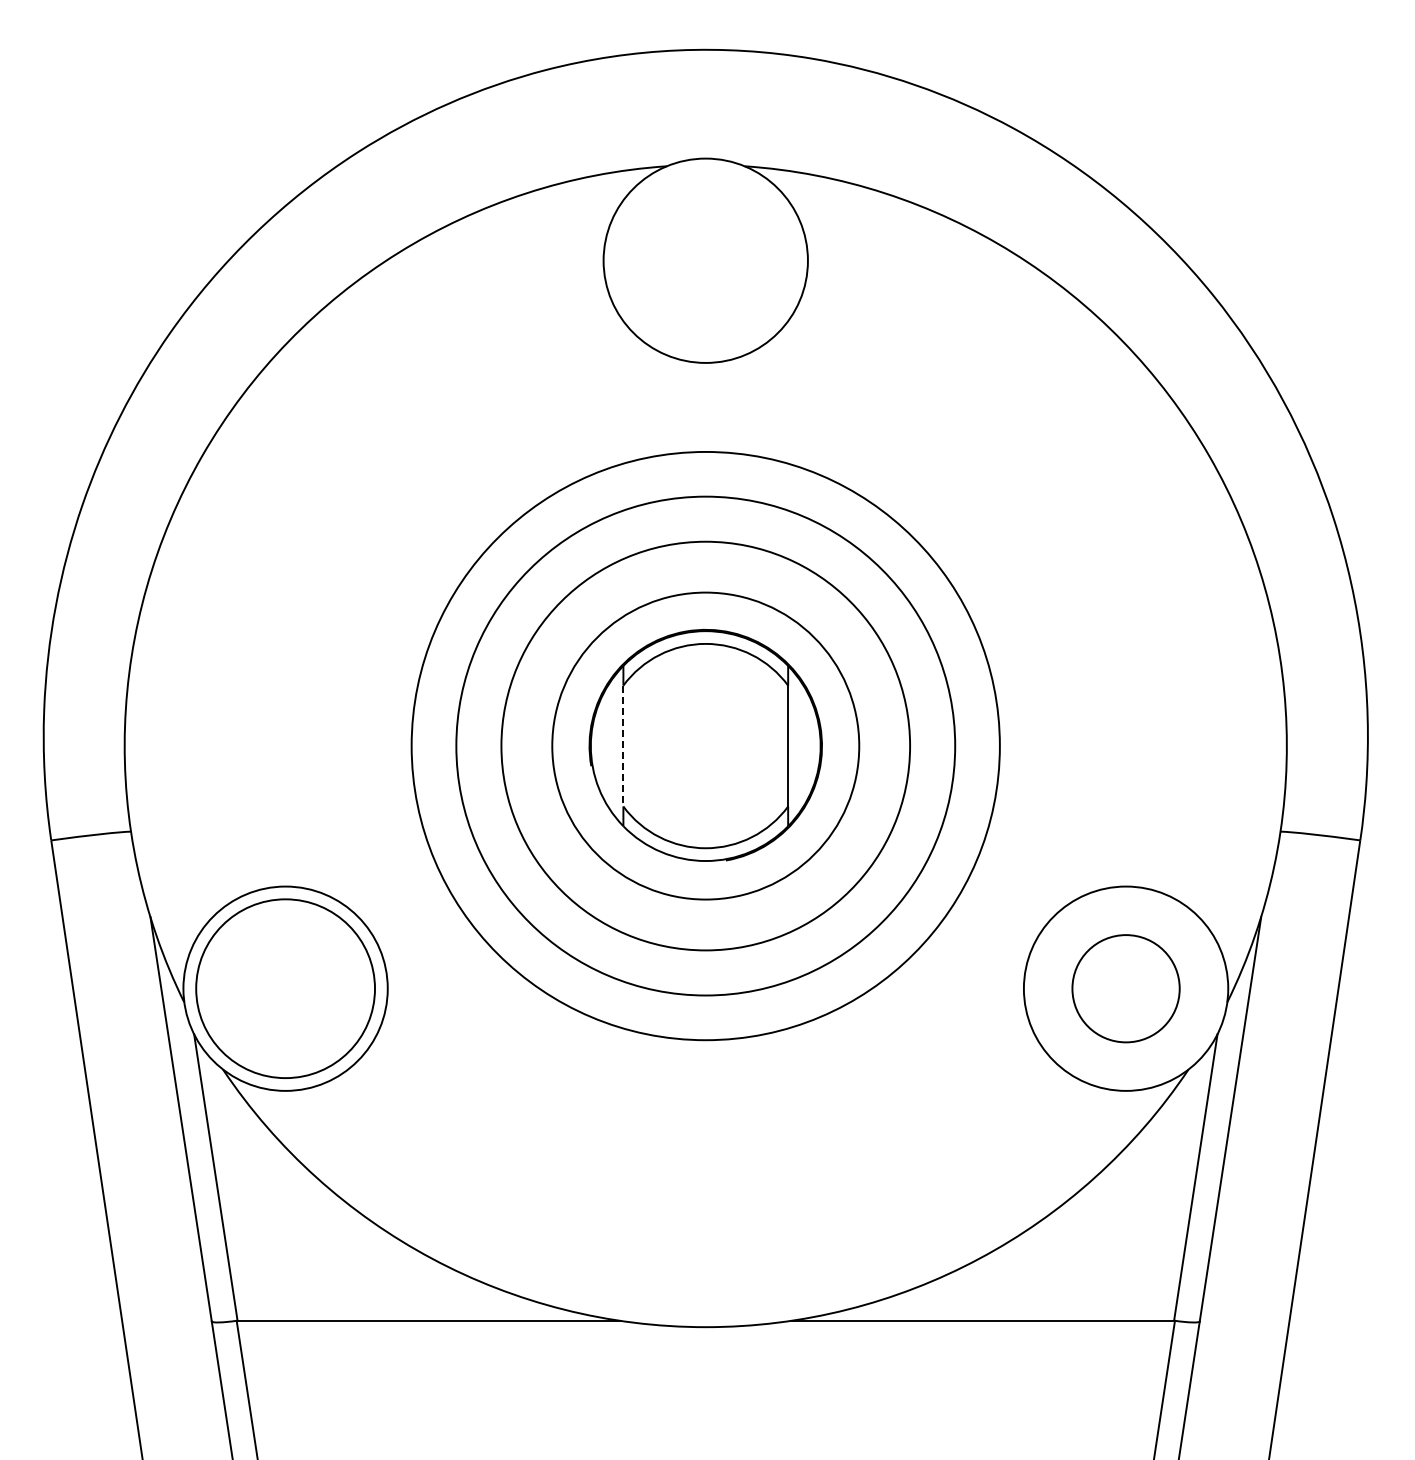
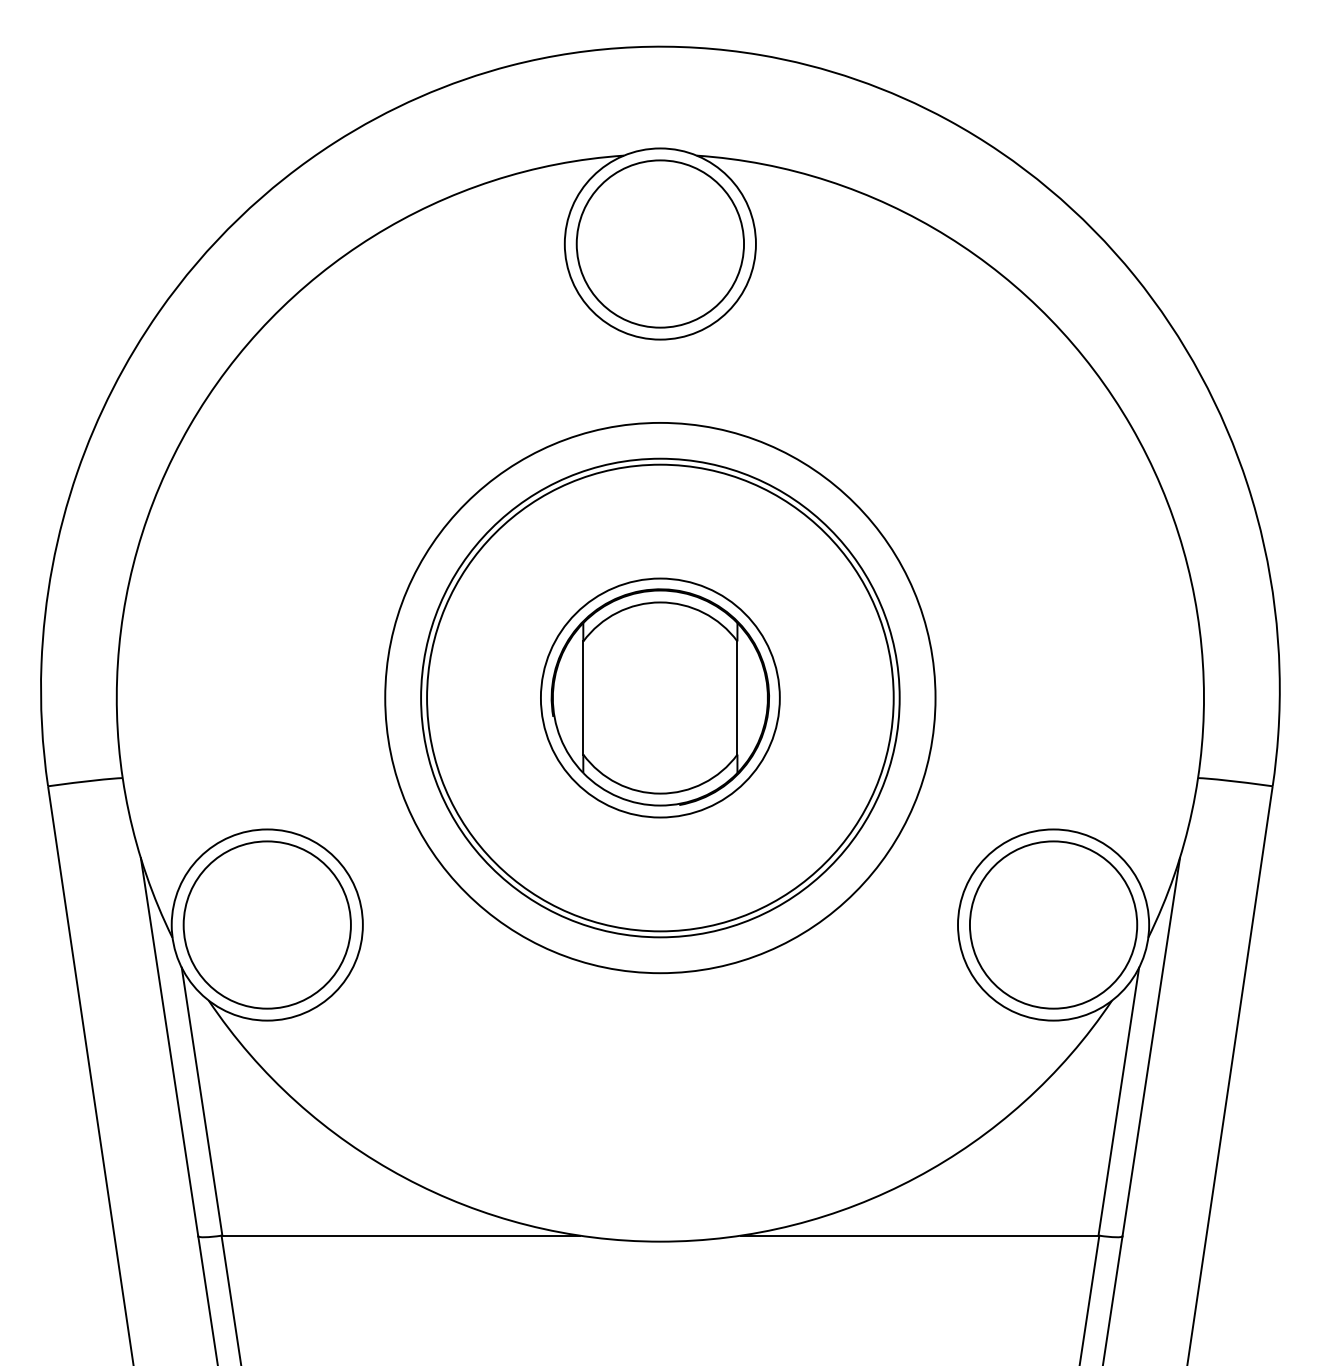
circle: (705, 260) -> (660, 243), added
circle: (705, 745) -> (660, 697), size x0.62
circle: (705, 745) -> (660, 697), size x1.67
line: (623, 746) -> (583, 698), dashed -> solid
circle: (1125, 988) -> (1053, 924), size x1.67

